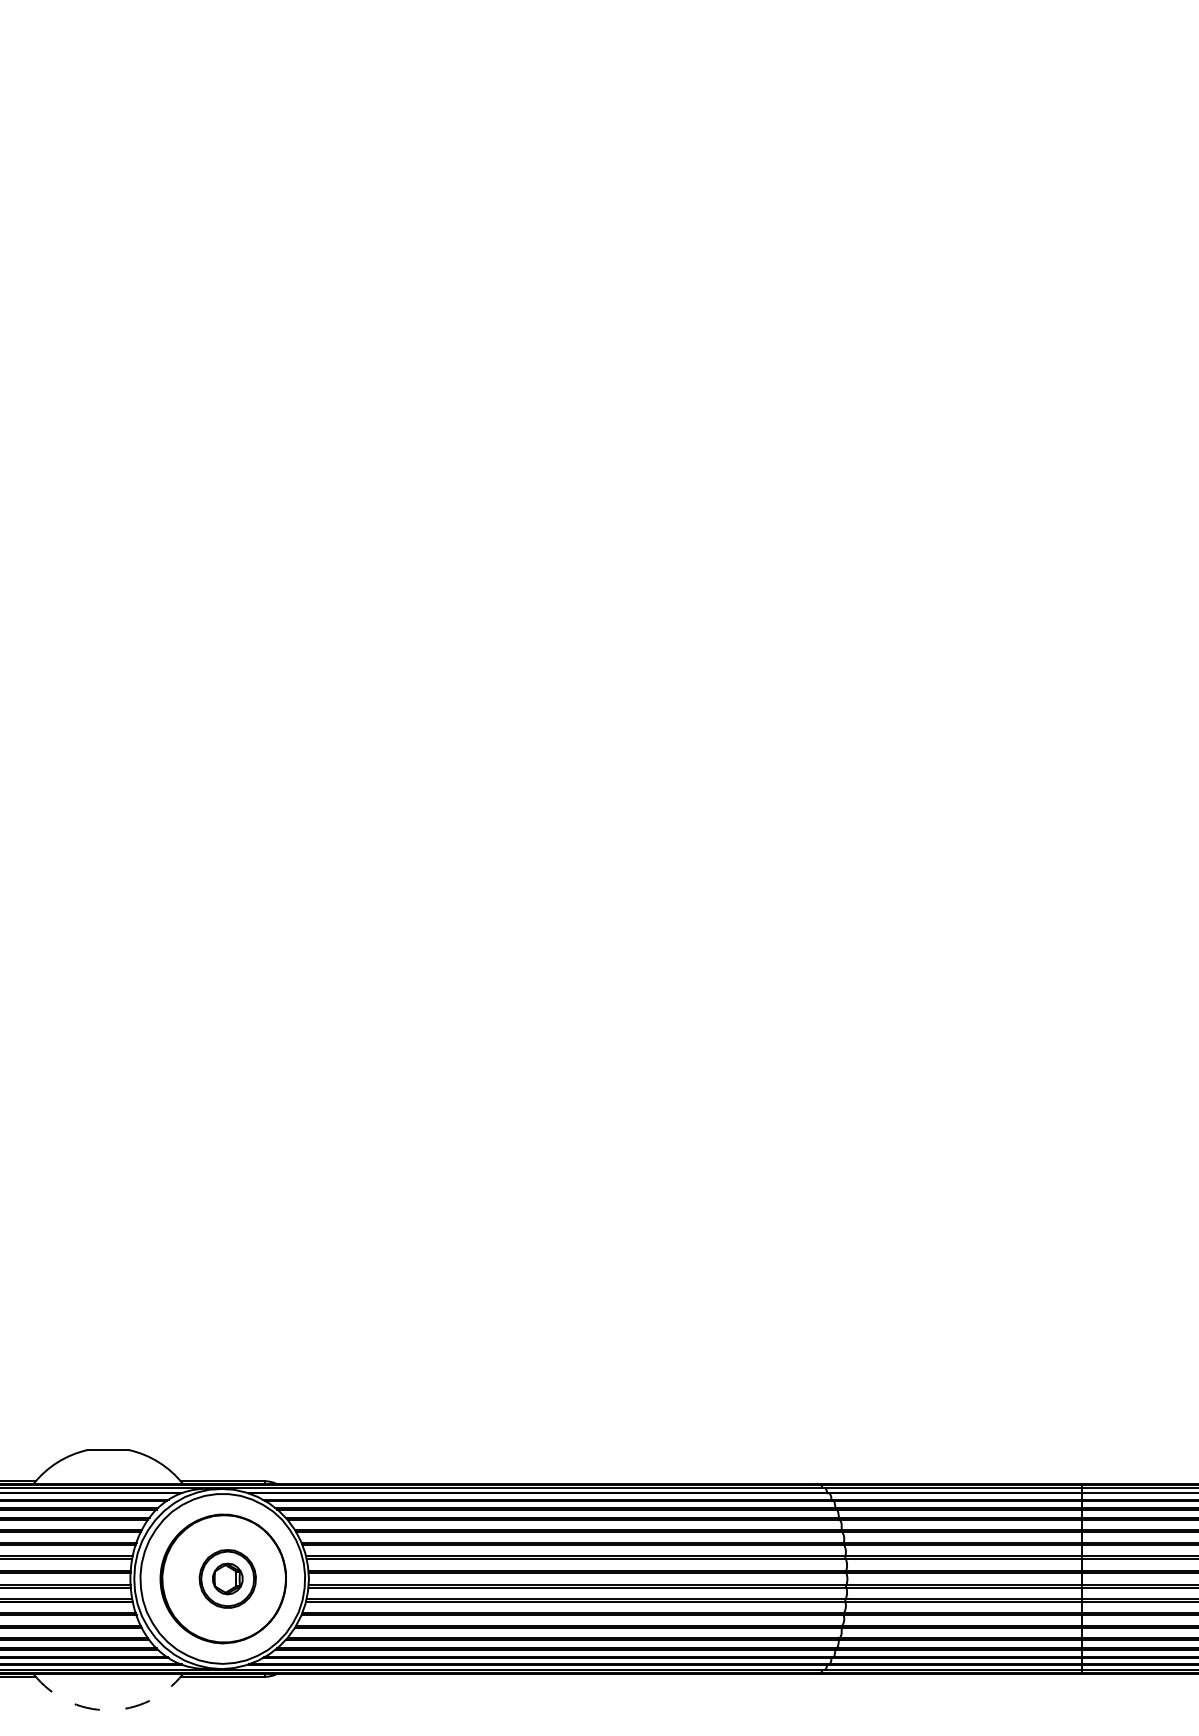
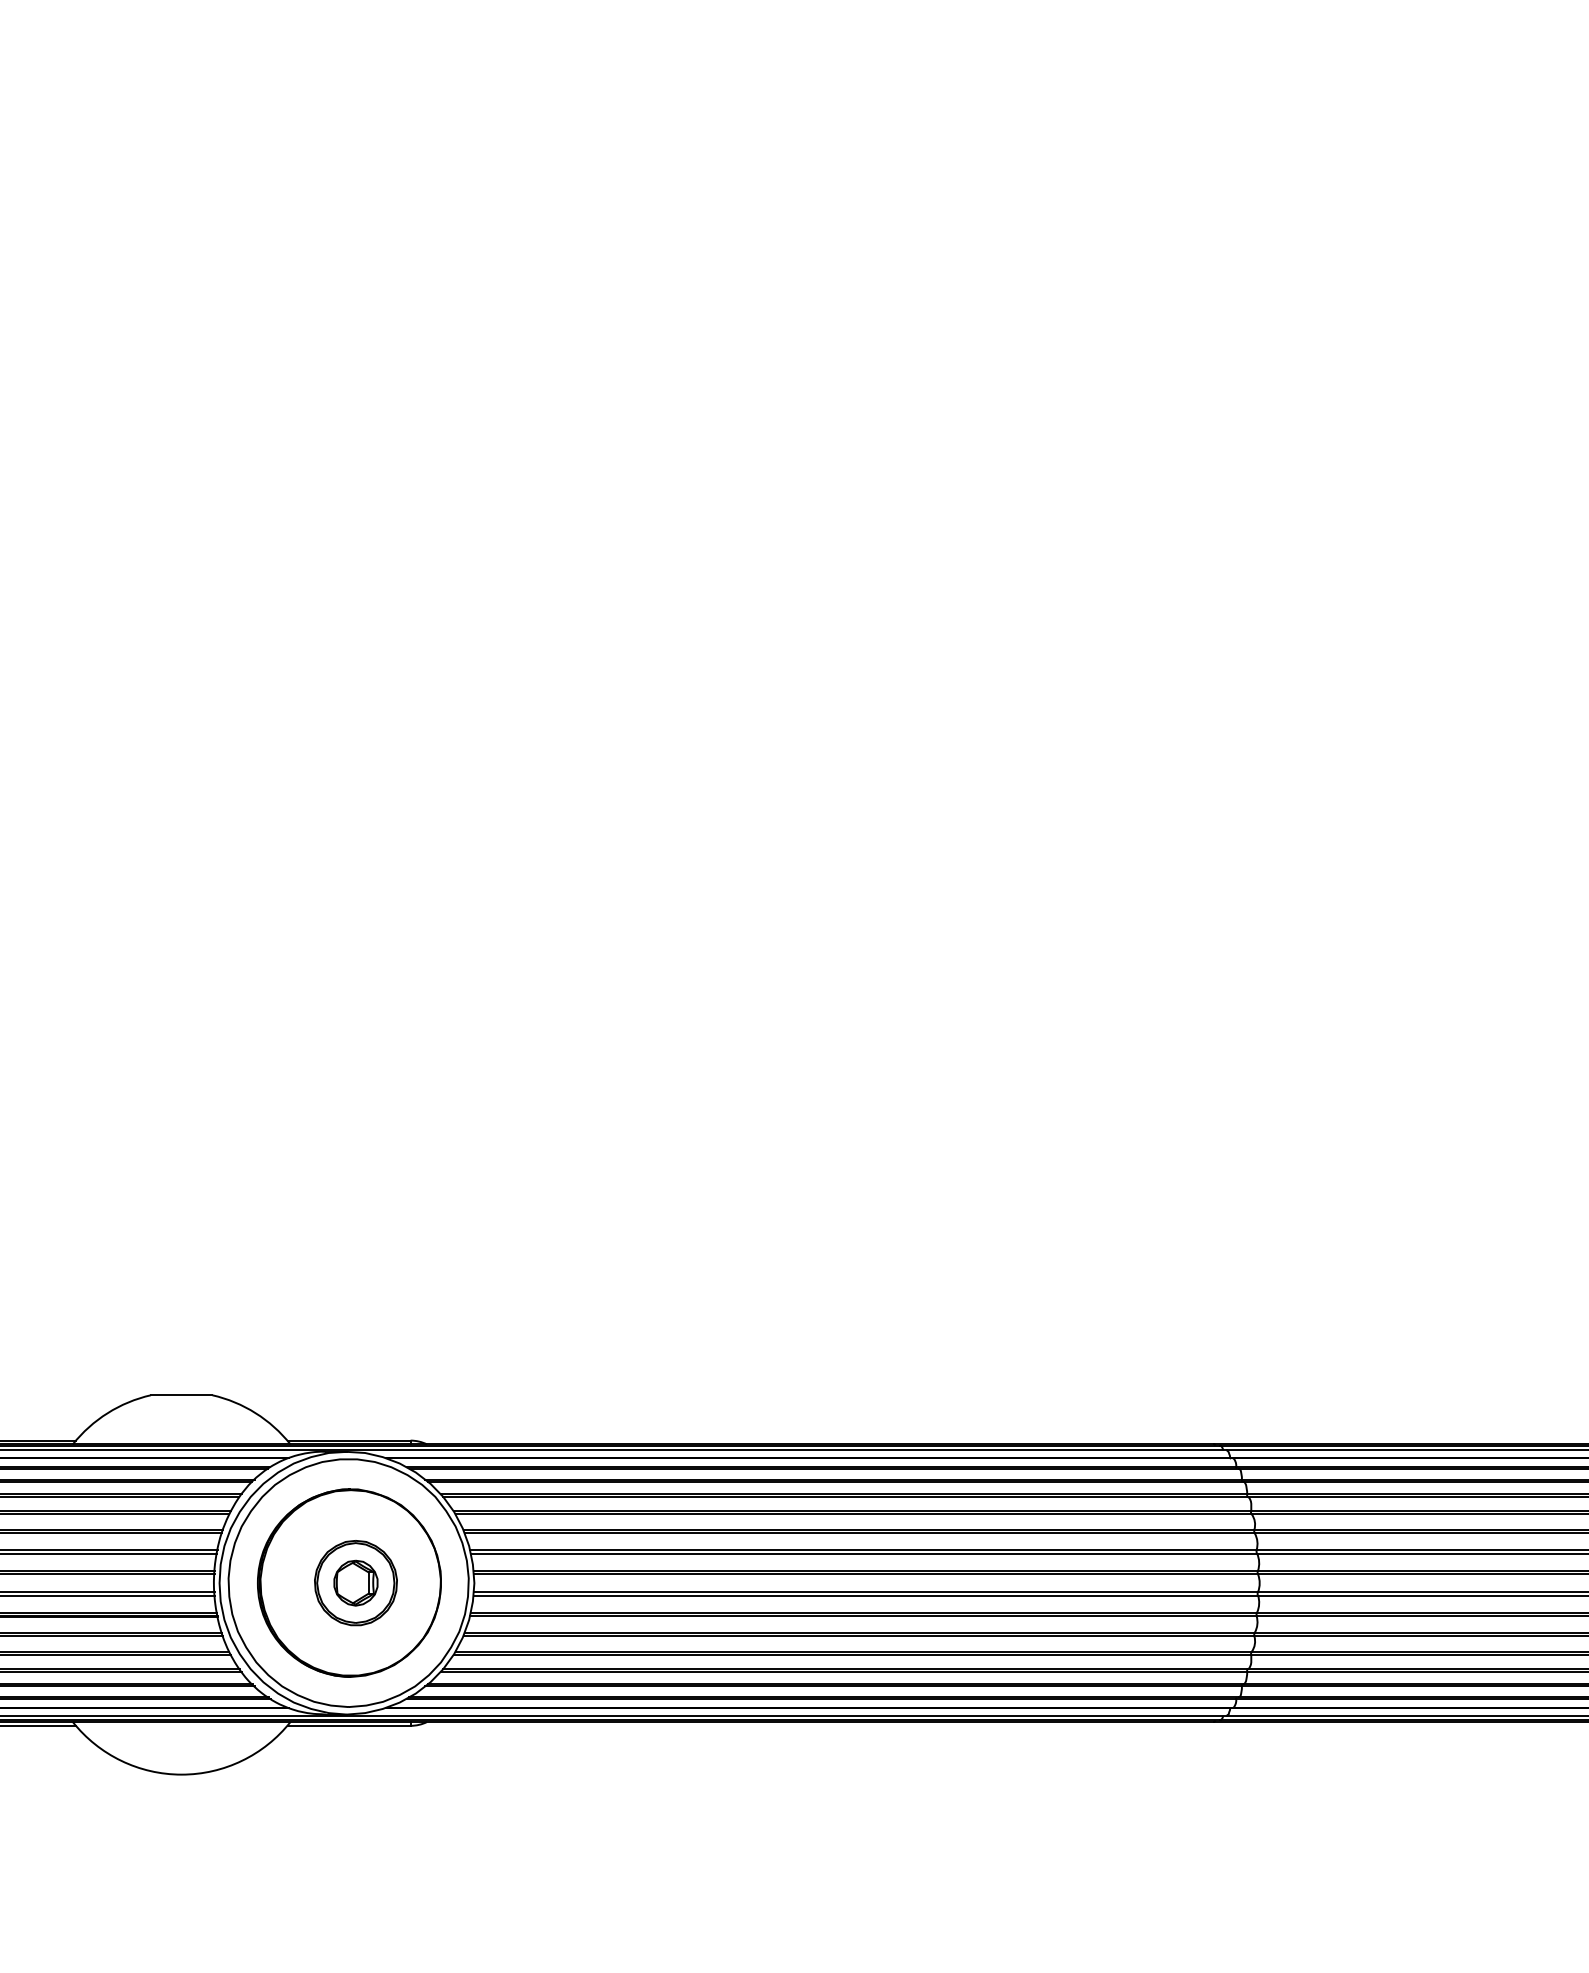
arc: (108, 1710) -> (181, 1774), dashed -> solid

